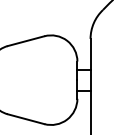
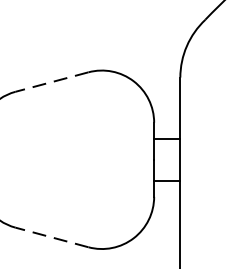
line: (26, 41) -> (52, 82), solid -> dashed
line: (26, 119) -> (52, 238), solid -> dashed

